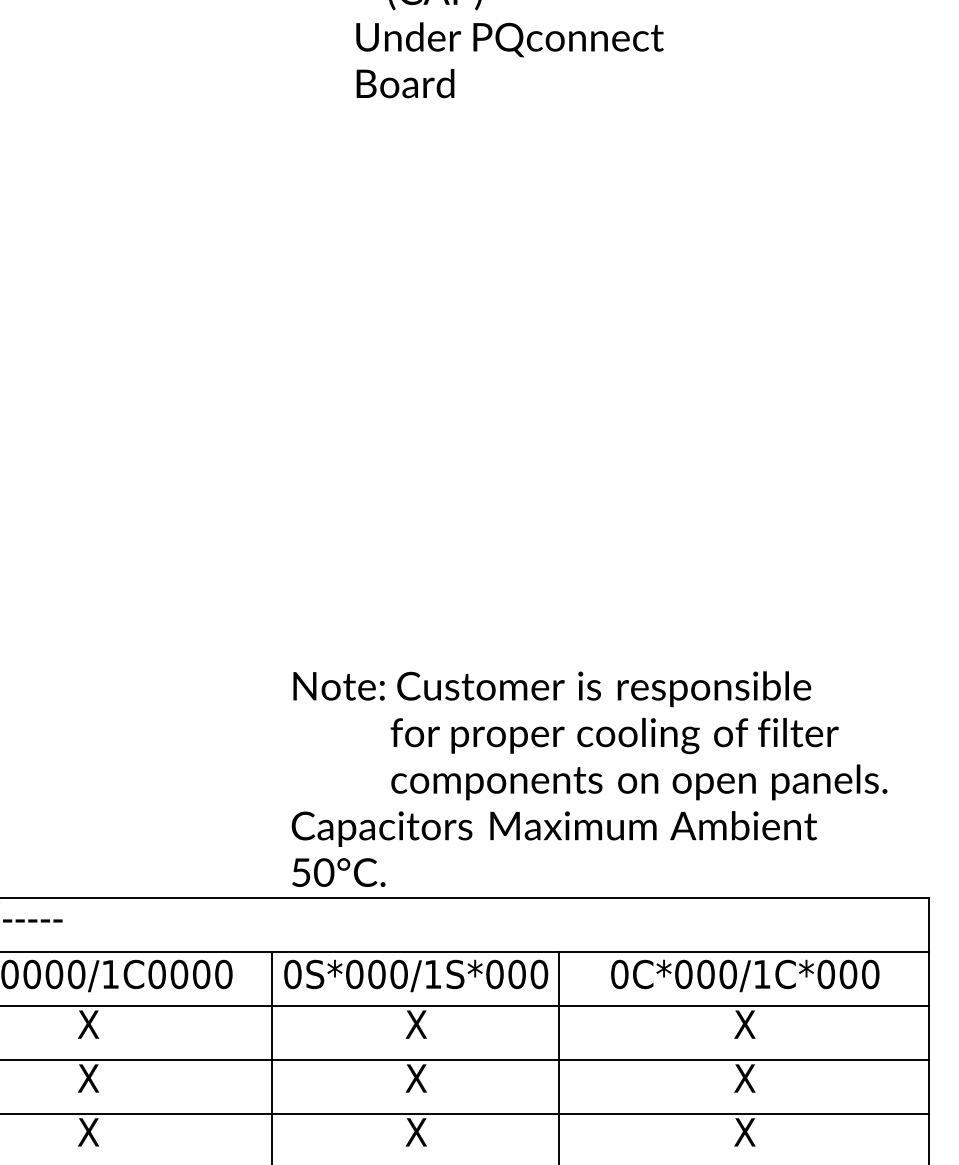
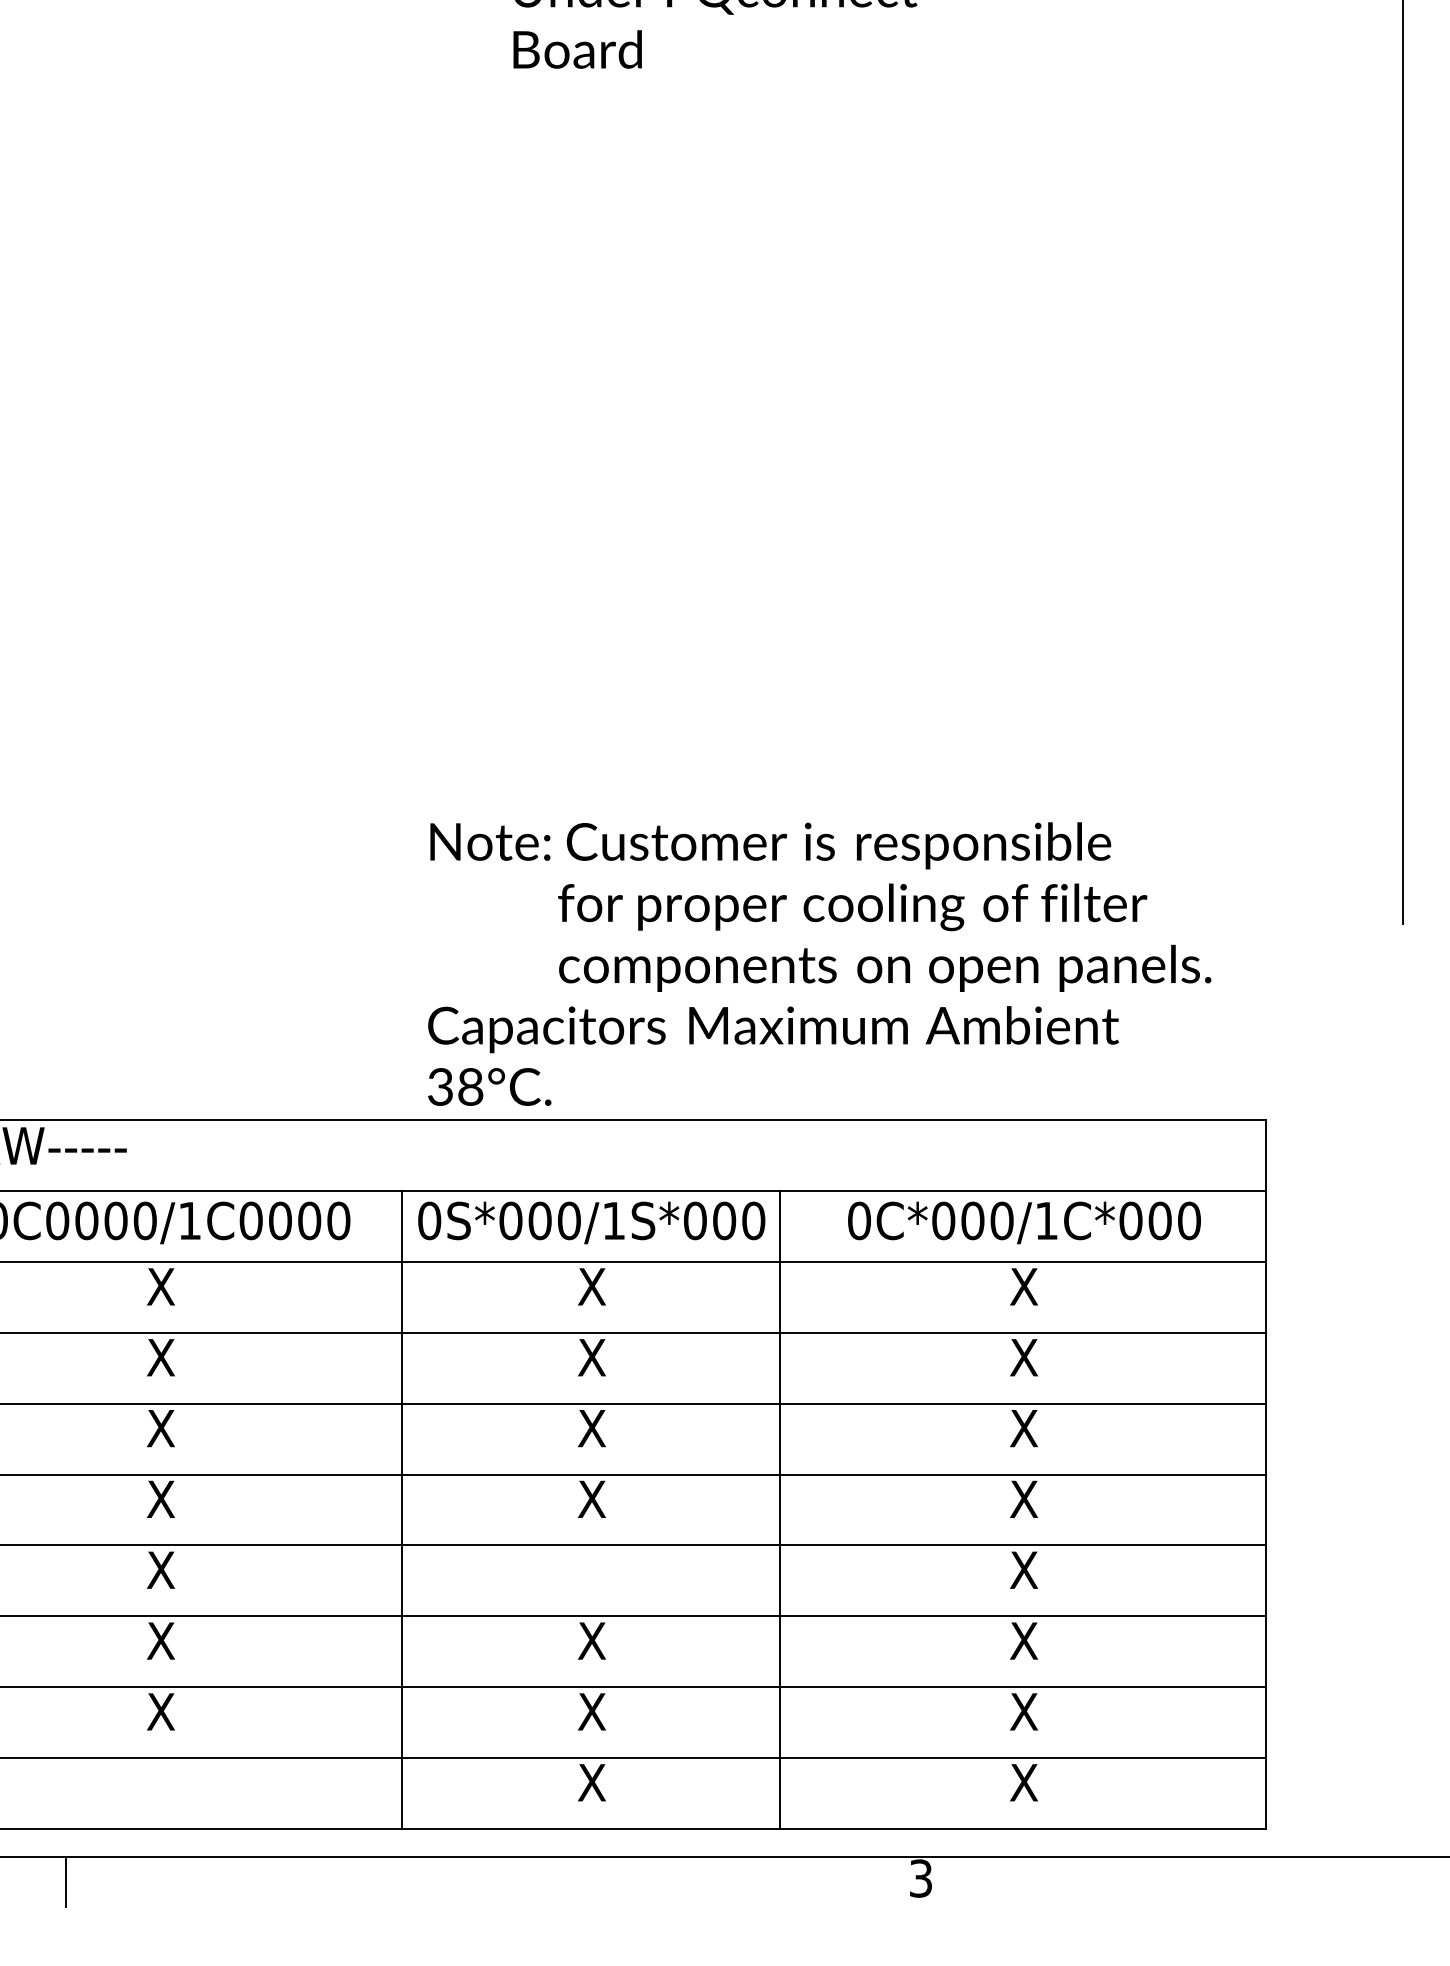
text: (313, 872) -> (456, 1086), 50°C. -> 38°C.

